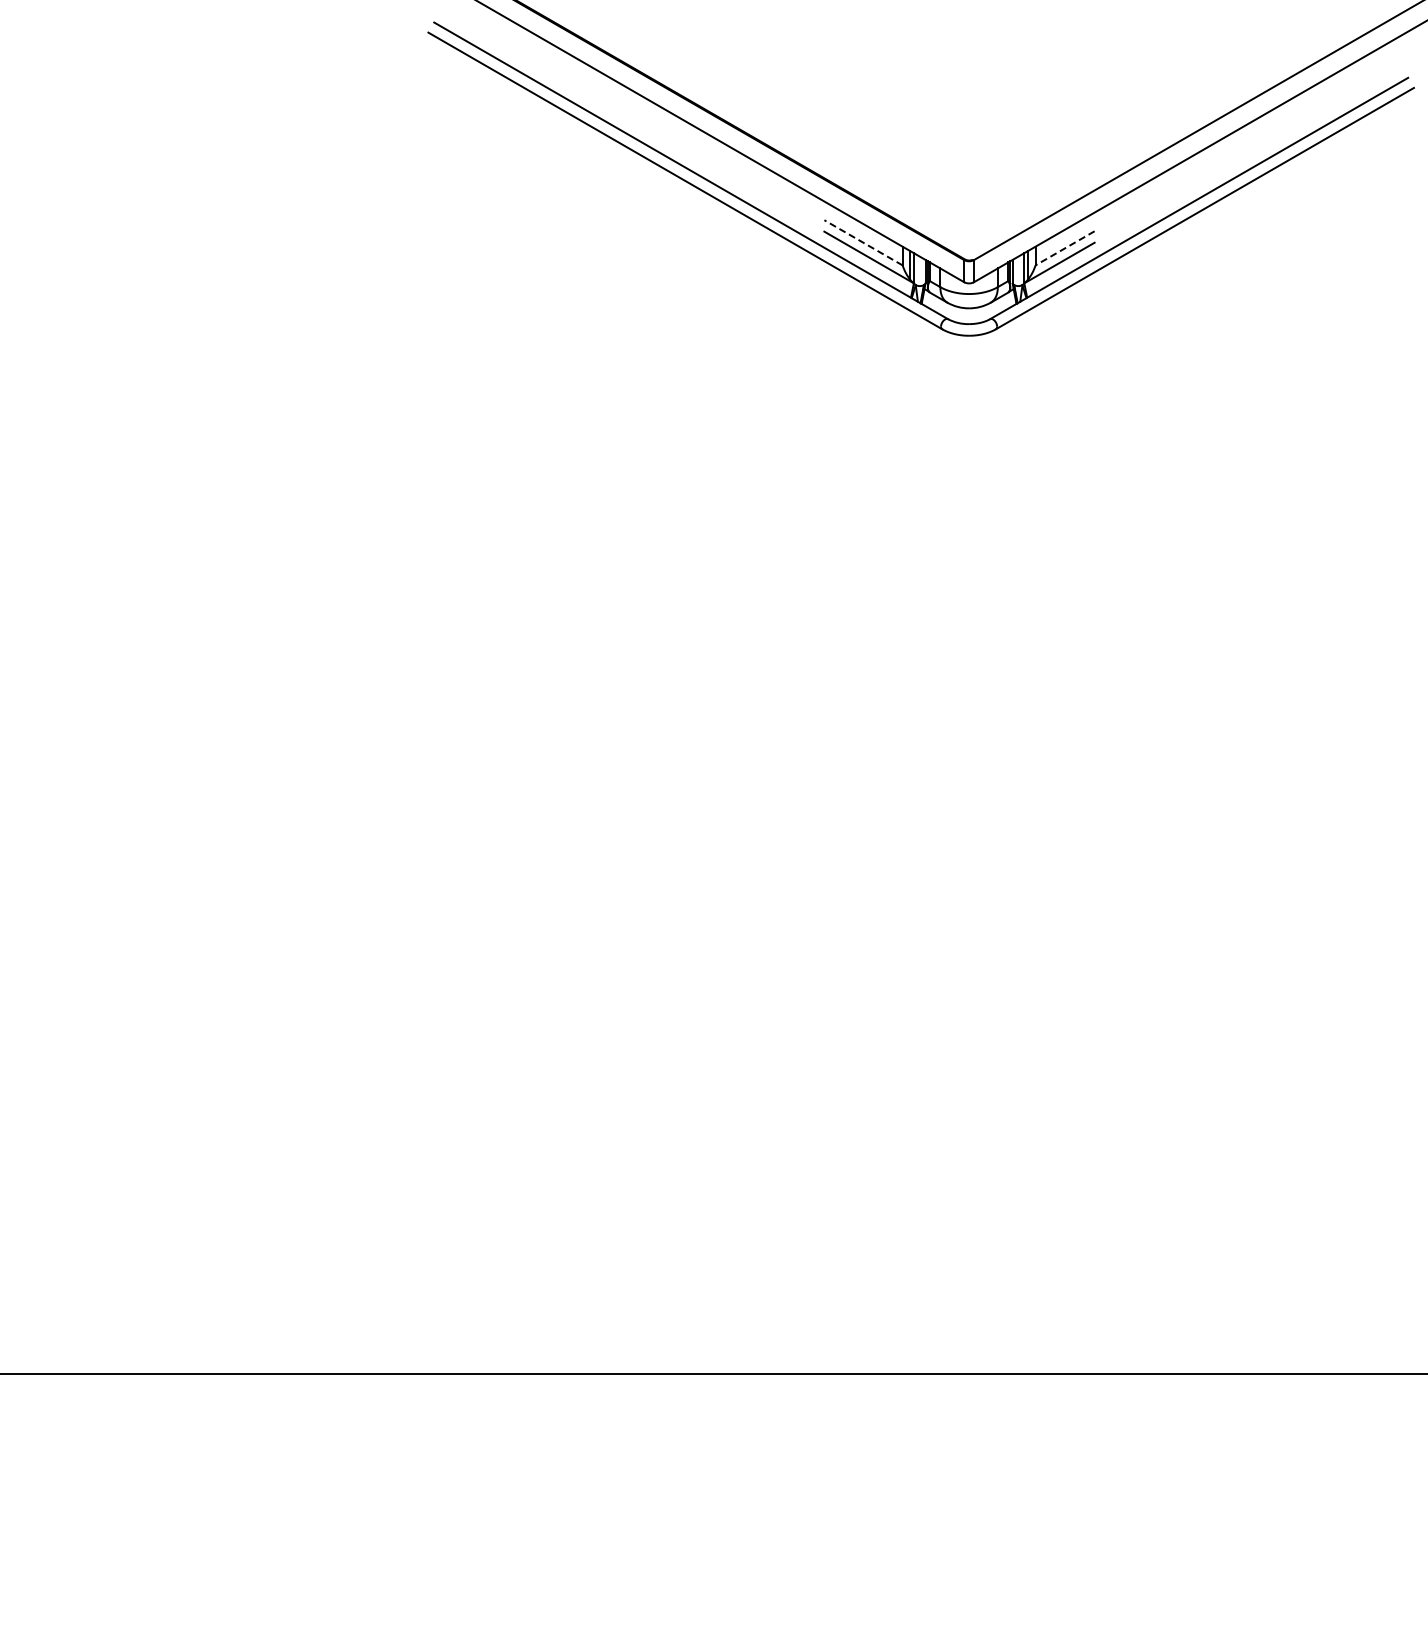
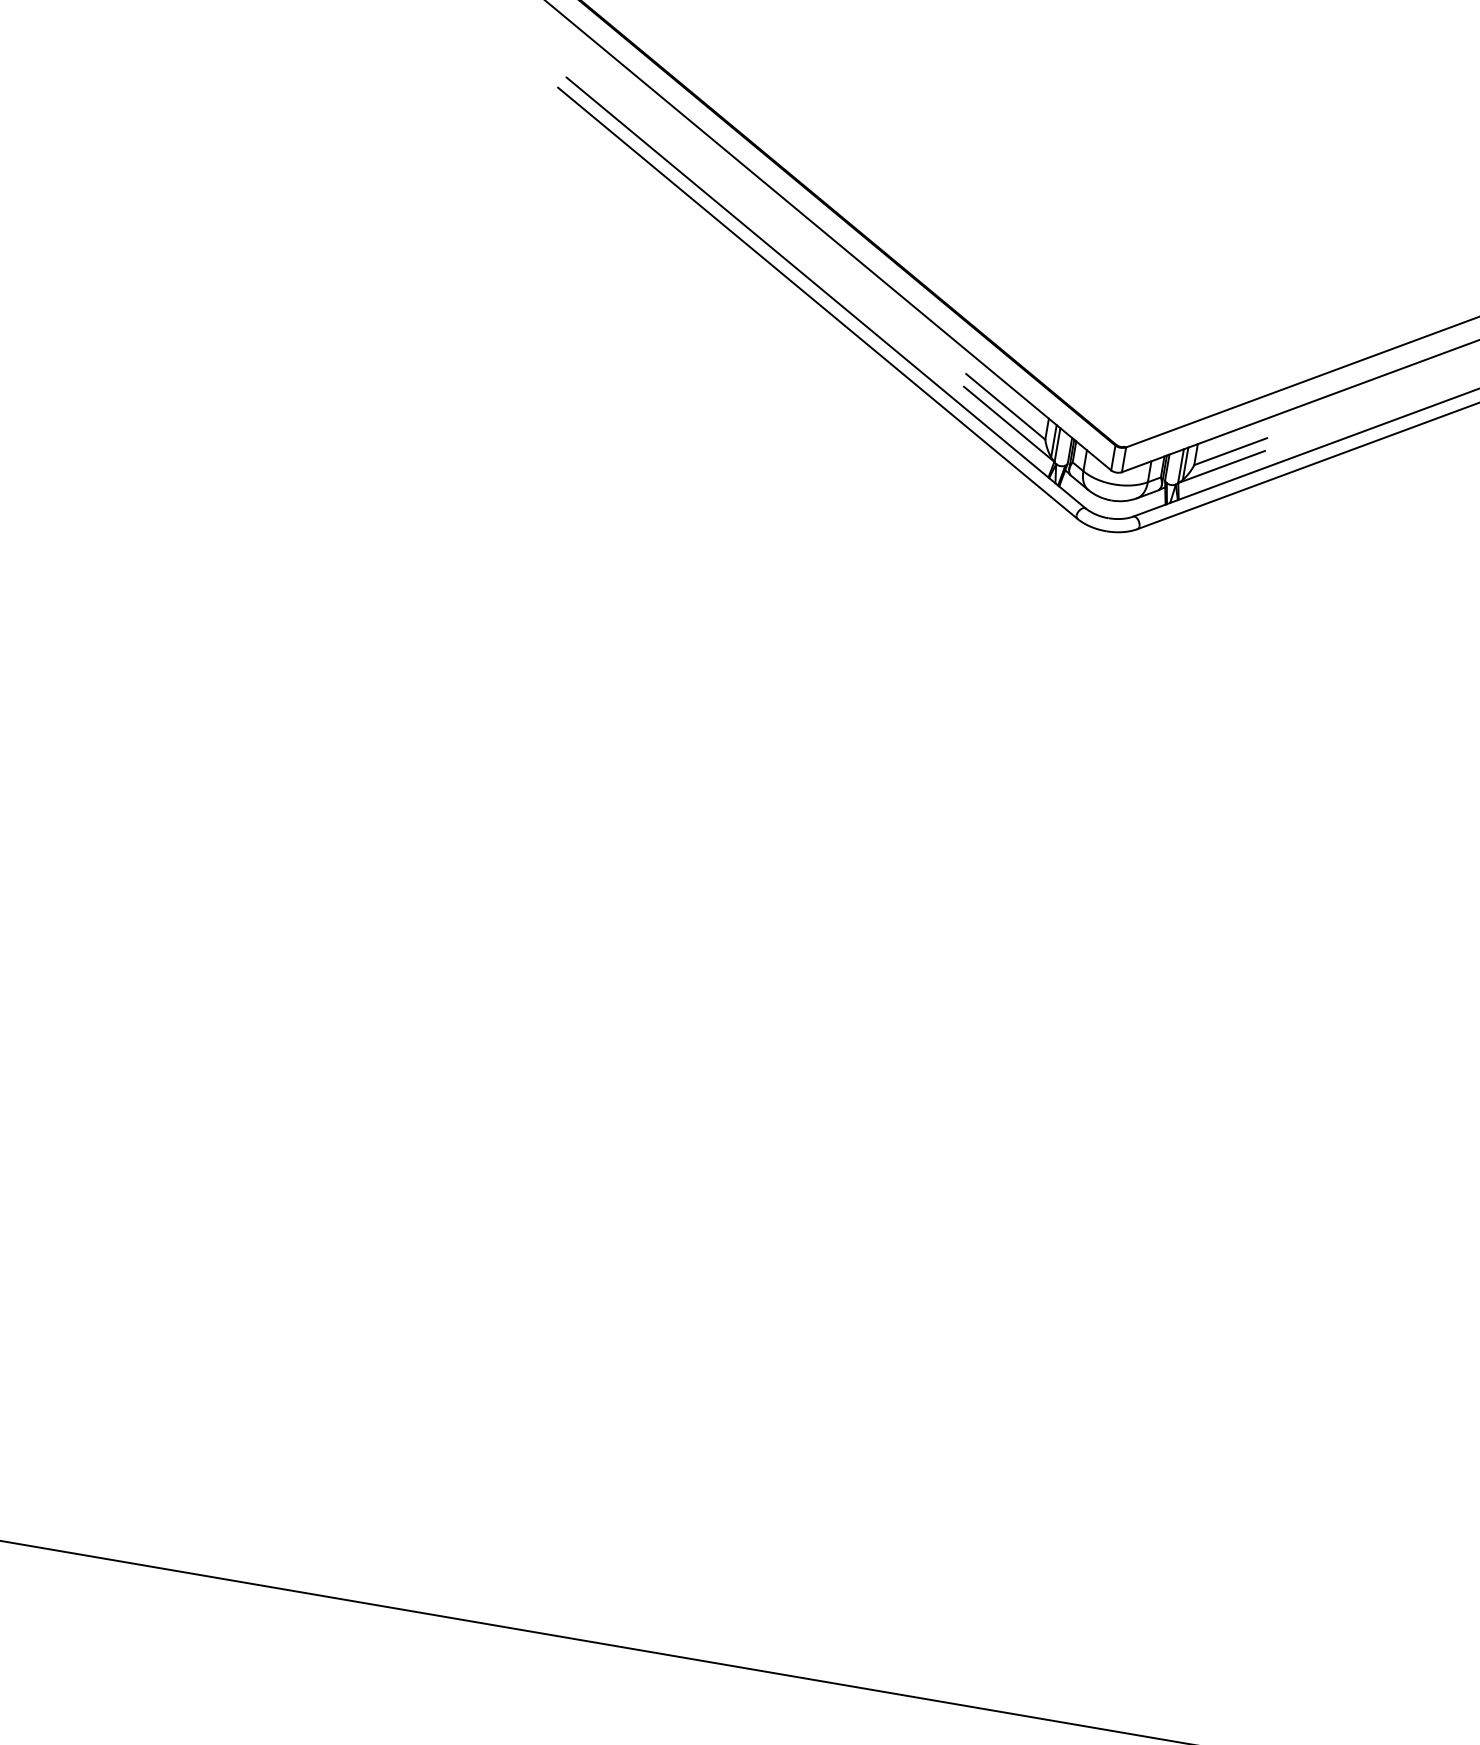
line: (863, 242) -> (1005, 406), dashed -> solid
line: (1064, 248) -> (1230, 451), dashed -> solid

